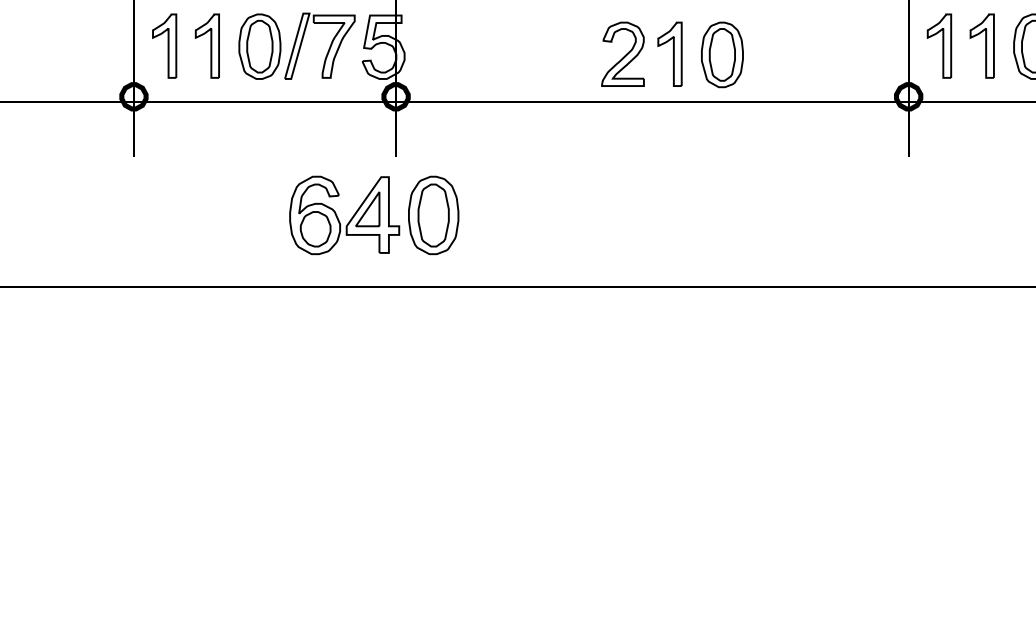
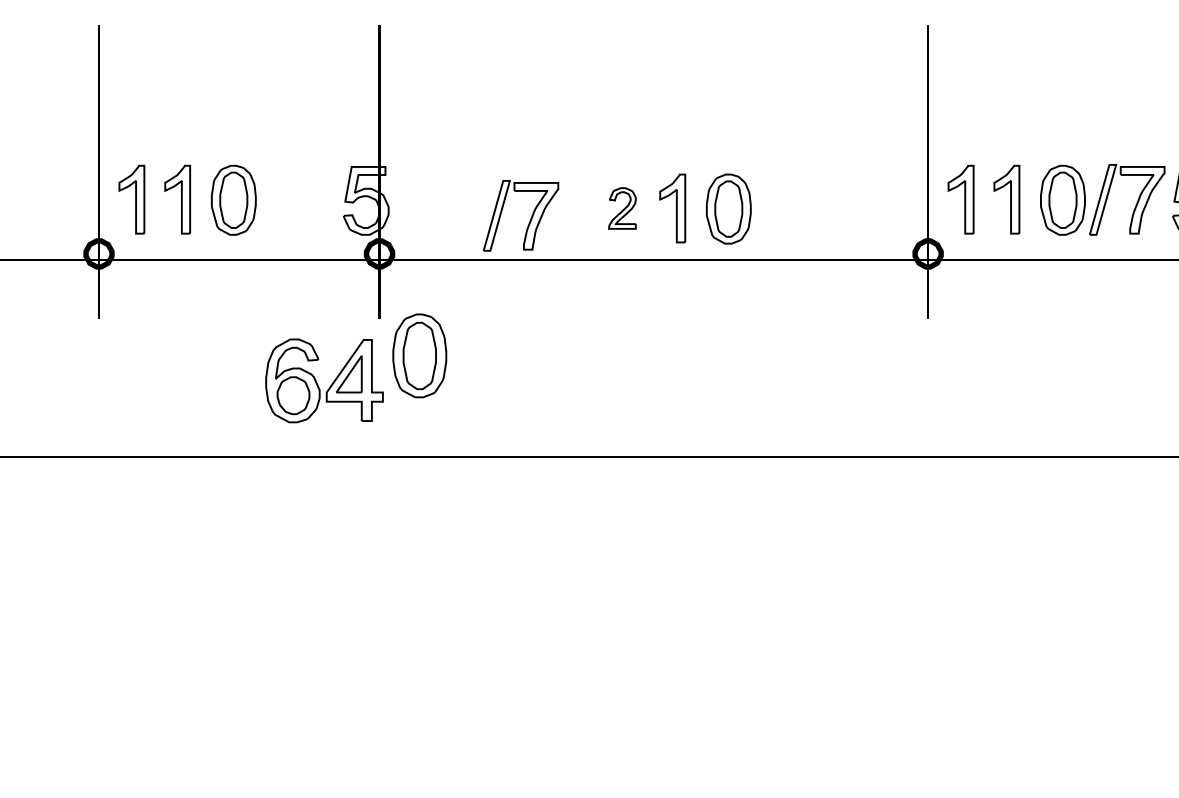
part: (327, 50) -> (529, 220), moved
part: (623, 54) -> (622, 208), size x0.6
part: (433, 215) -> (419, 355), moved

